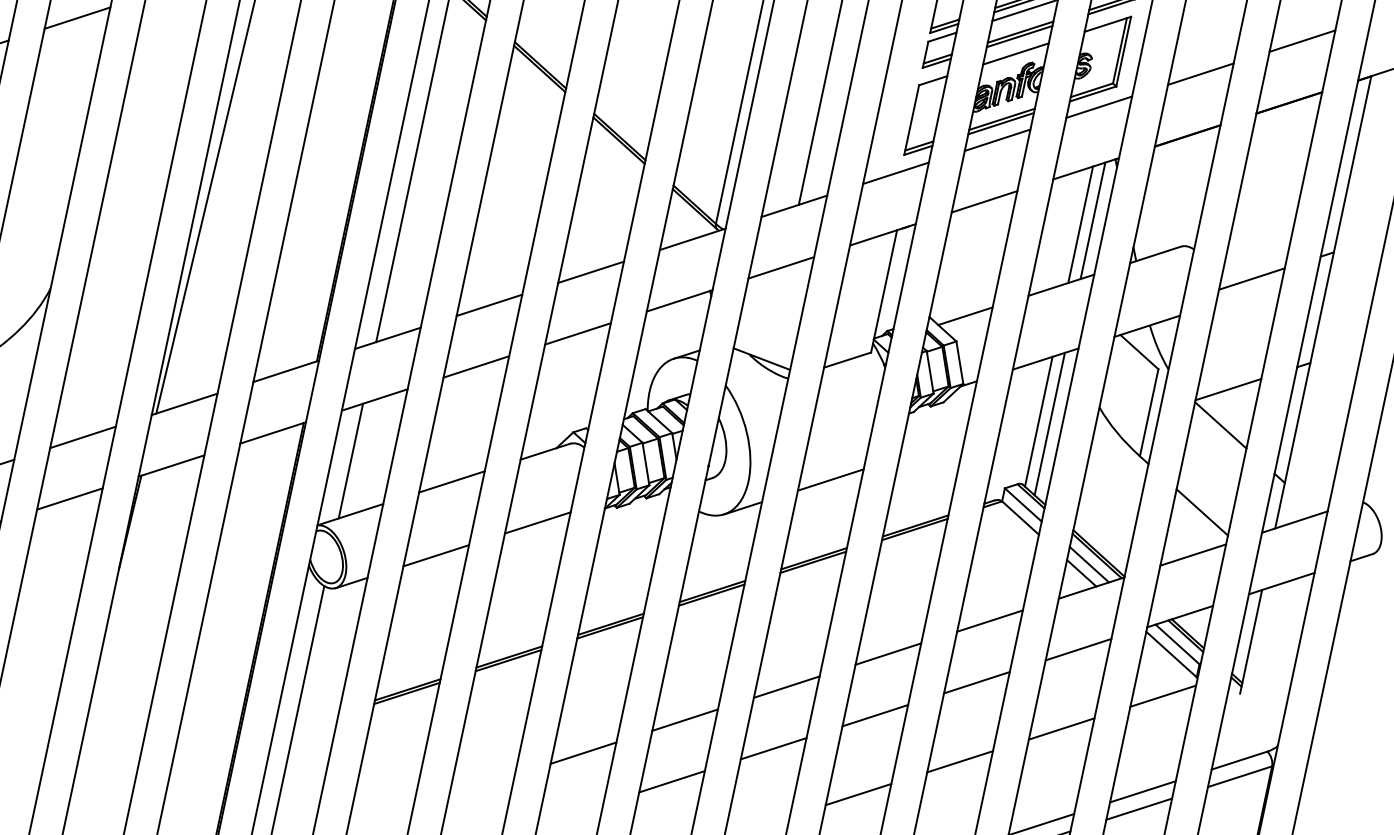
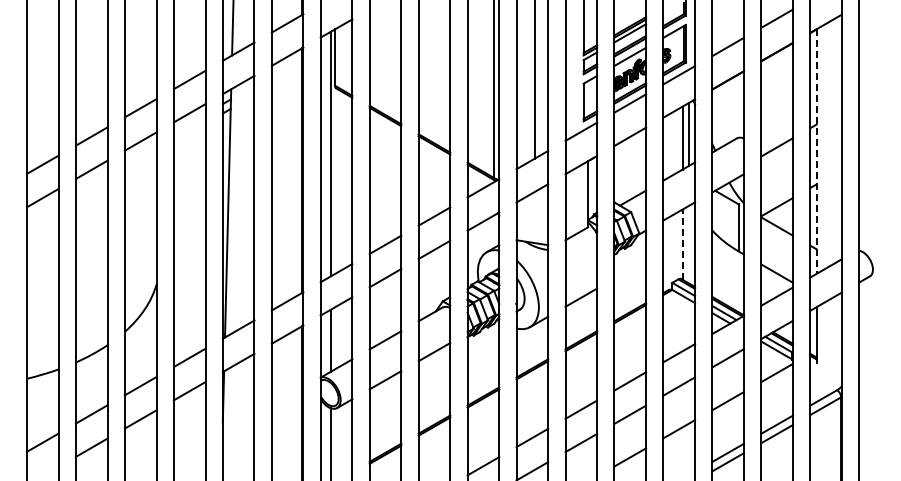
line: (1322, 303) -> (816, 152), solid -> dashed
line: (1038, 421) -> (682, 244), solid -> dashed
line: (1049, 423) -> (688, 244), removed

